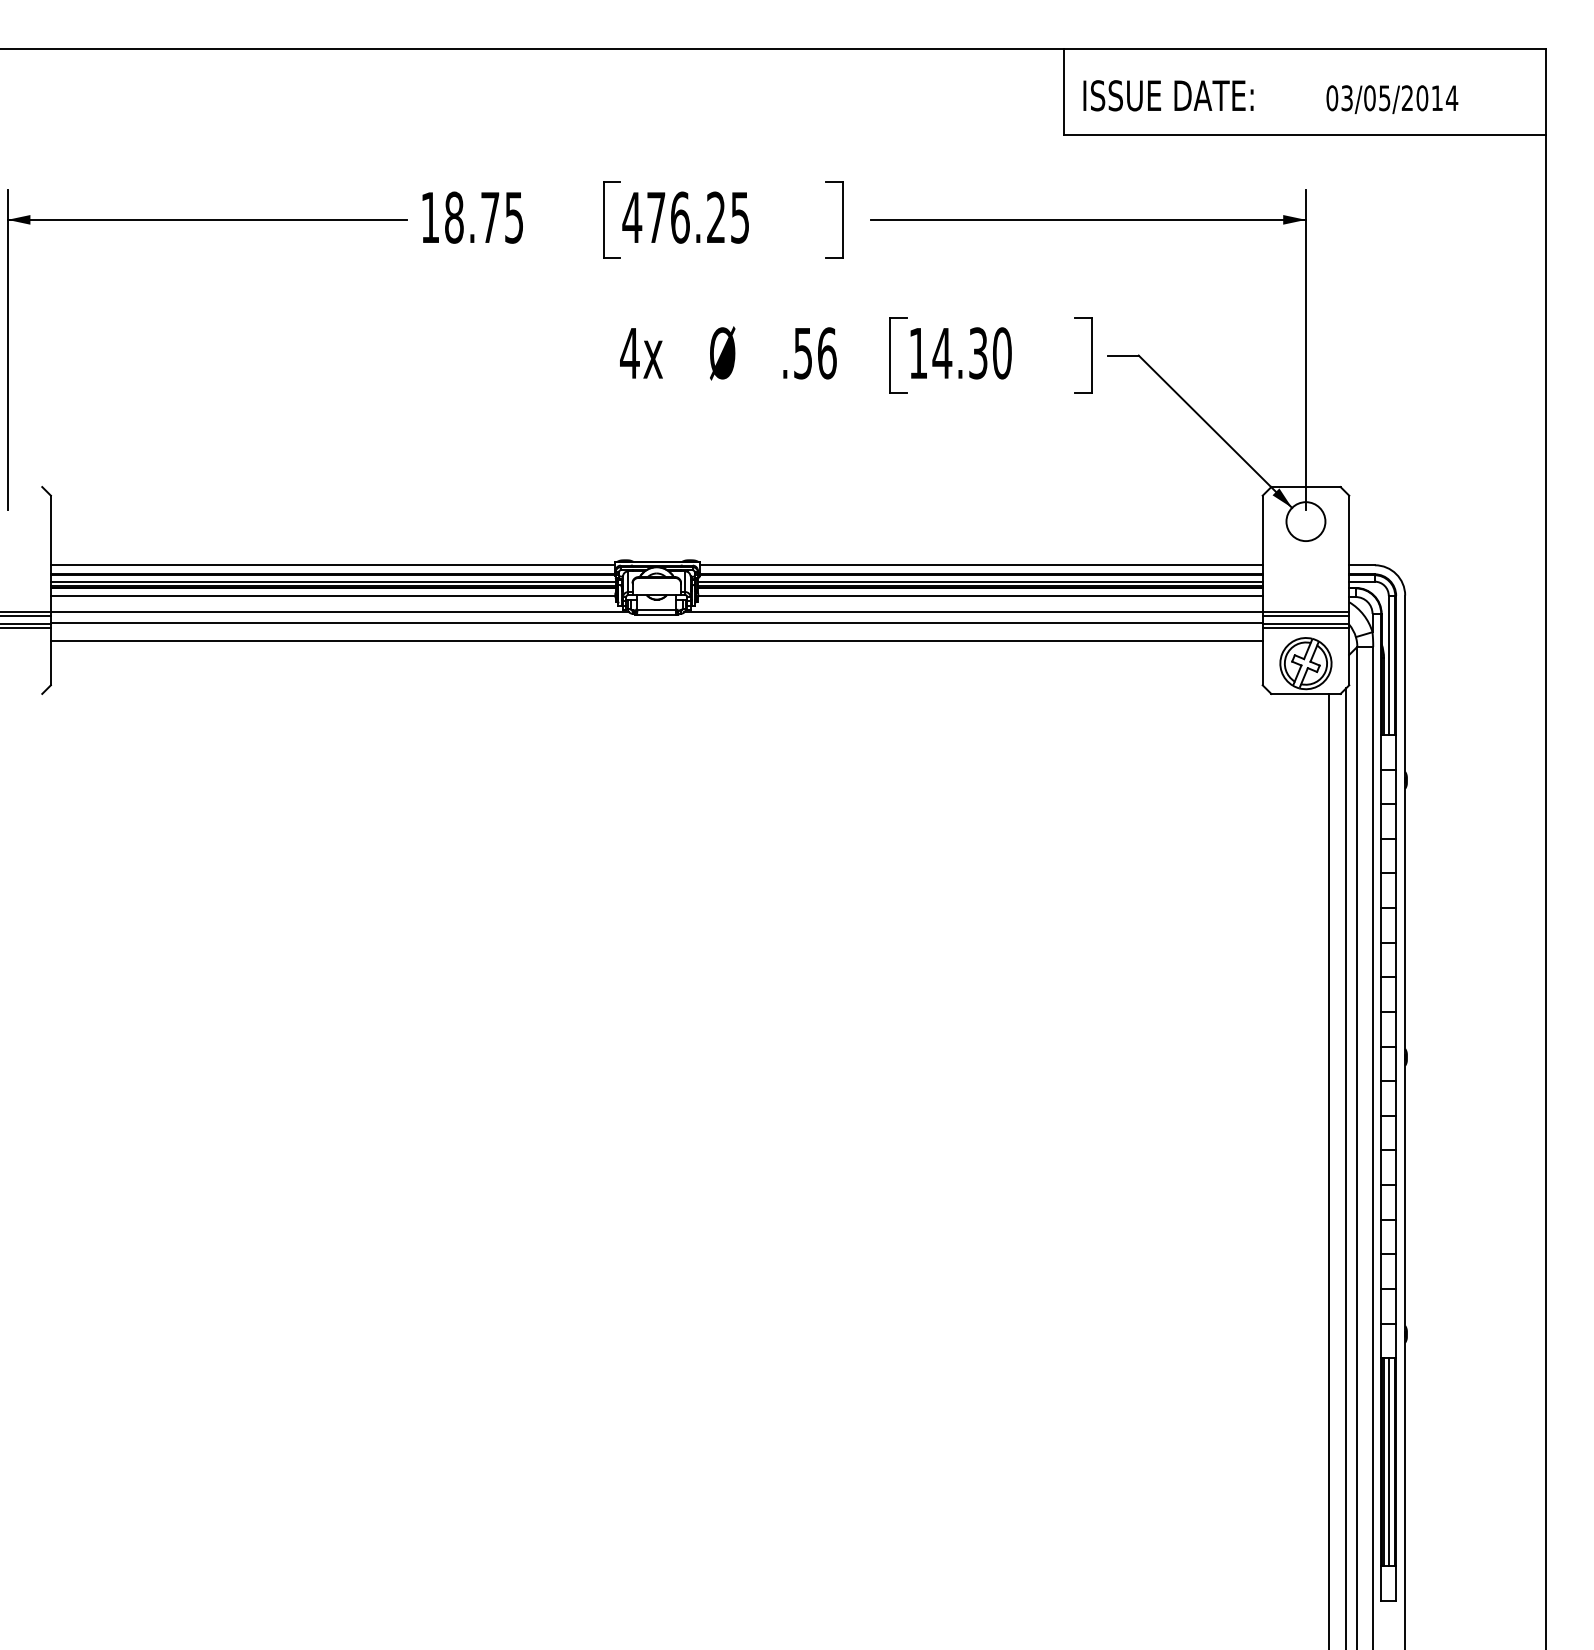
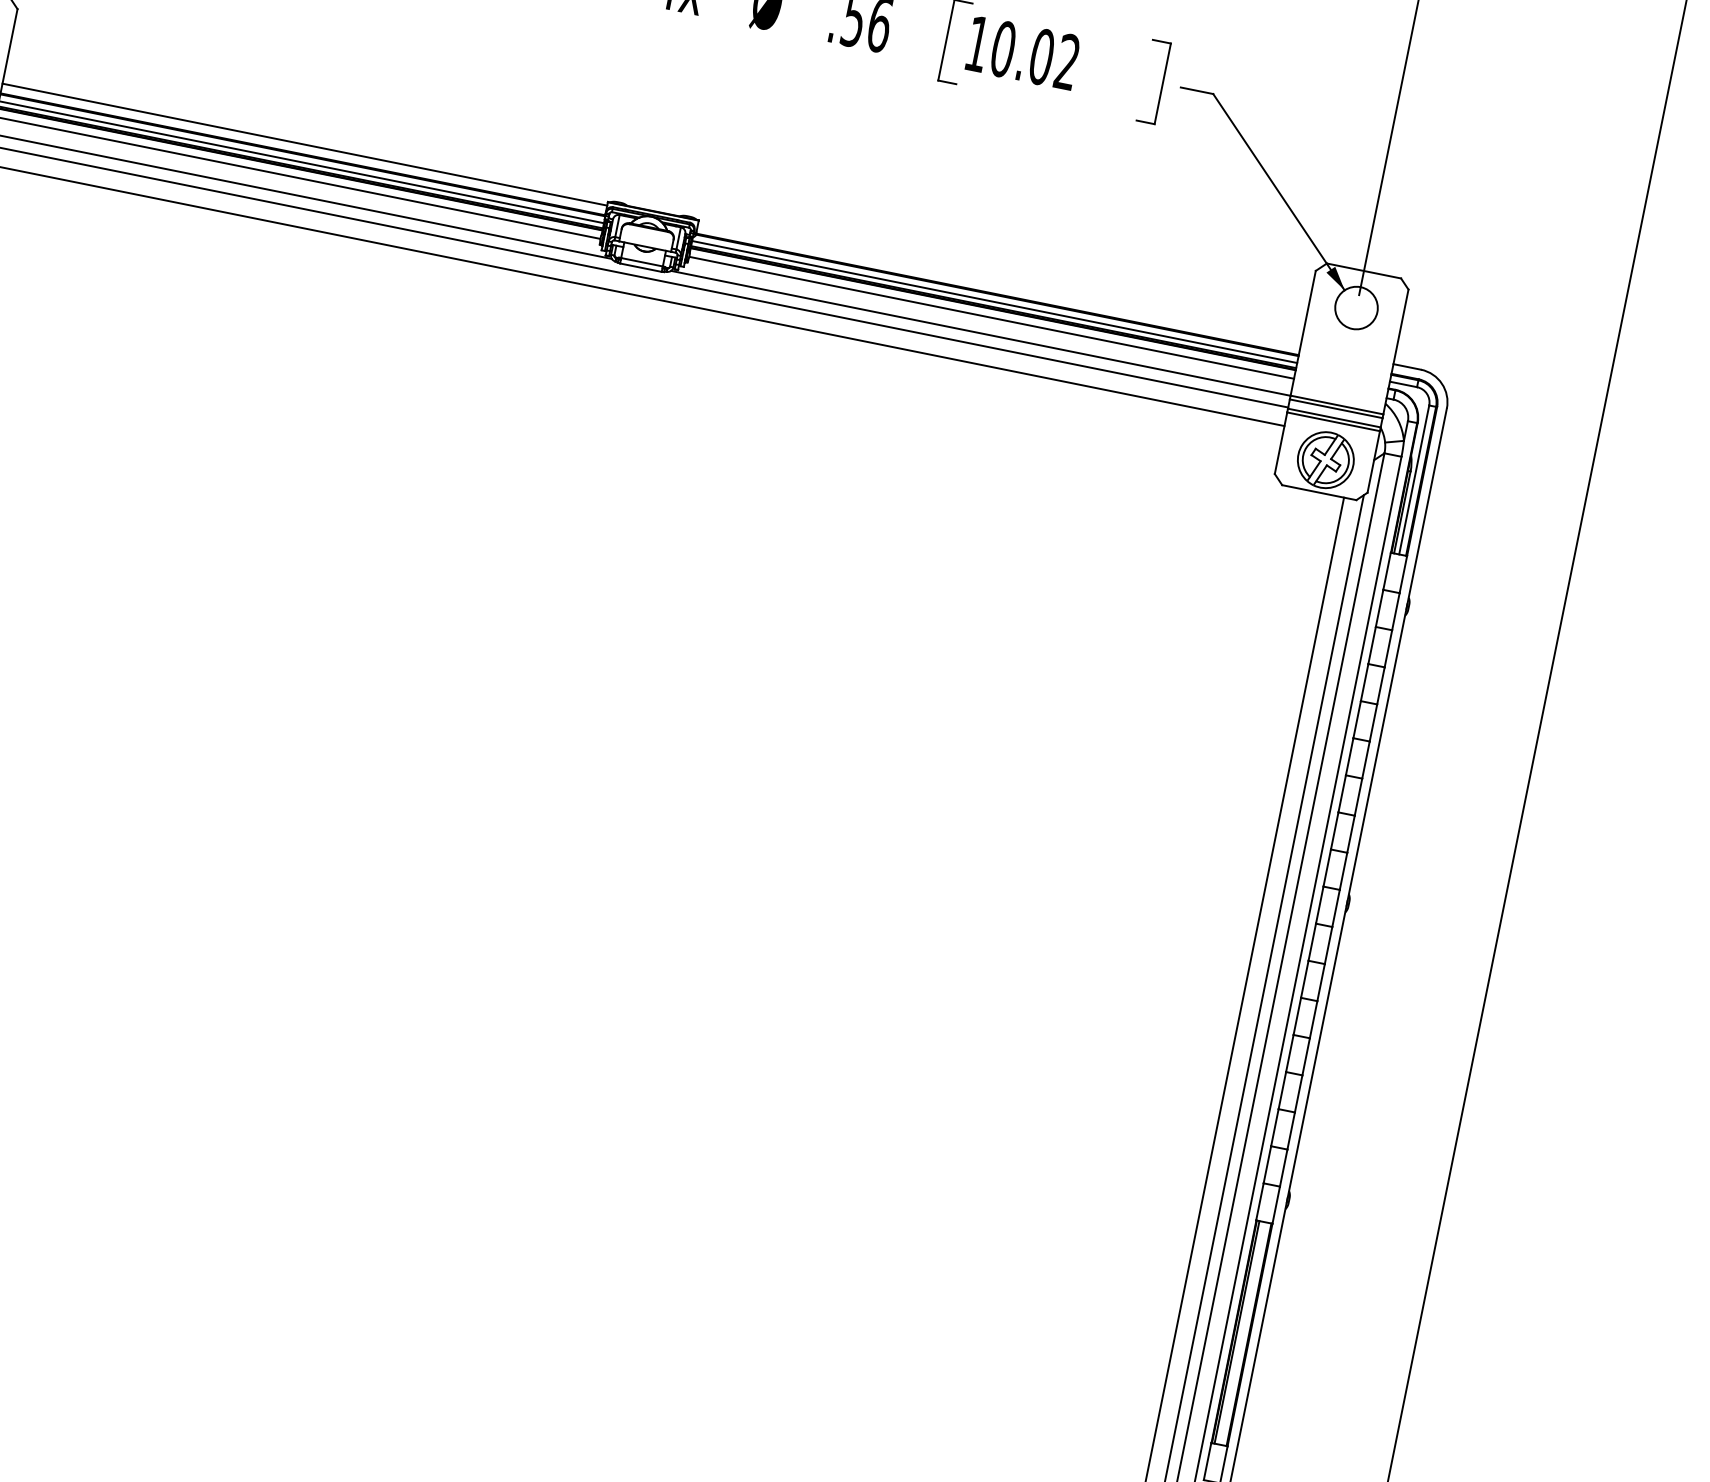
text: (971, 353) -> (1034, 55), 14.30 -> 10.02
line: (981, 565) -> (999, 284), removed
line: (1388, 1461) -> (1241, 1332), removed

